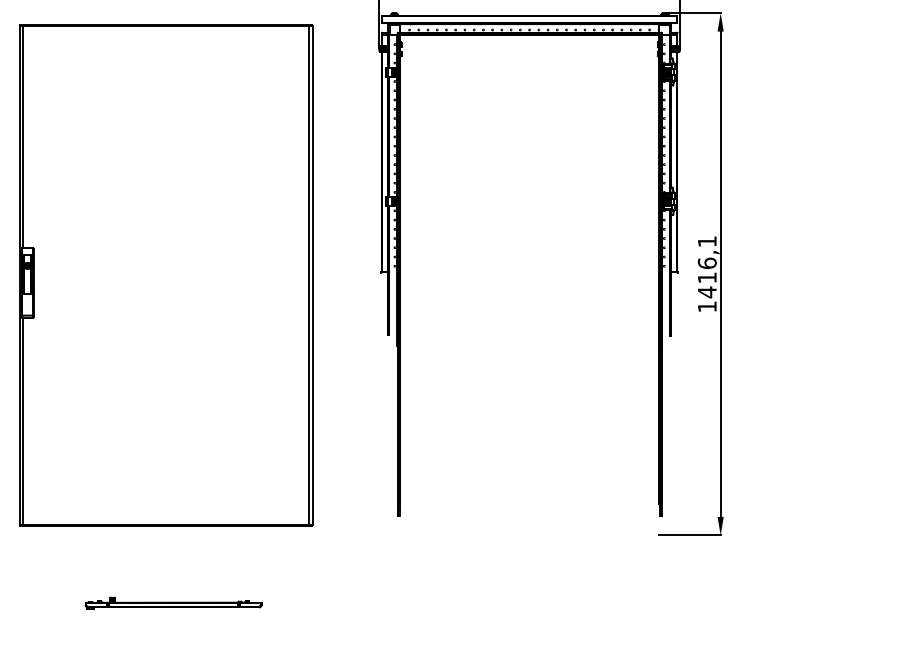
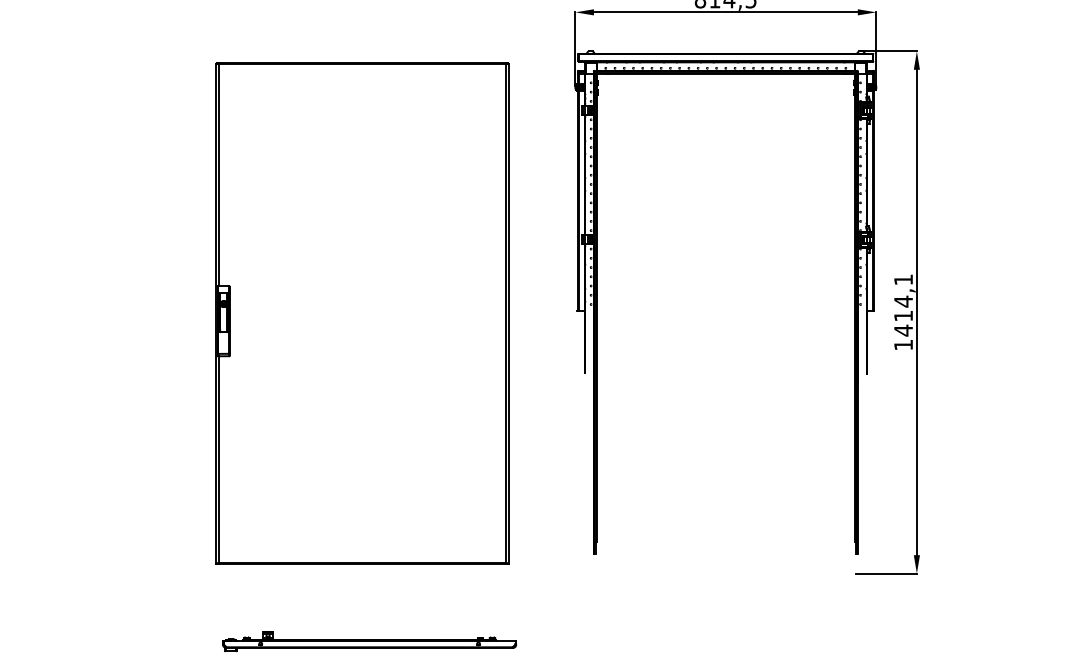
text: (707, 263) -> (903, 301), 1416,1 -> 1414,1
part: (173, 603) -> (369, 641), size x1.67

